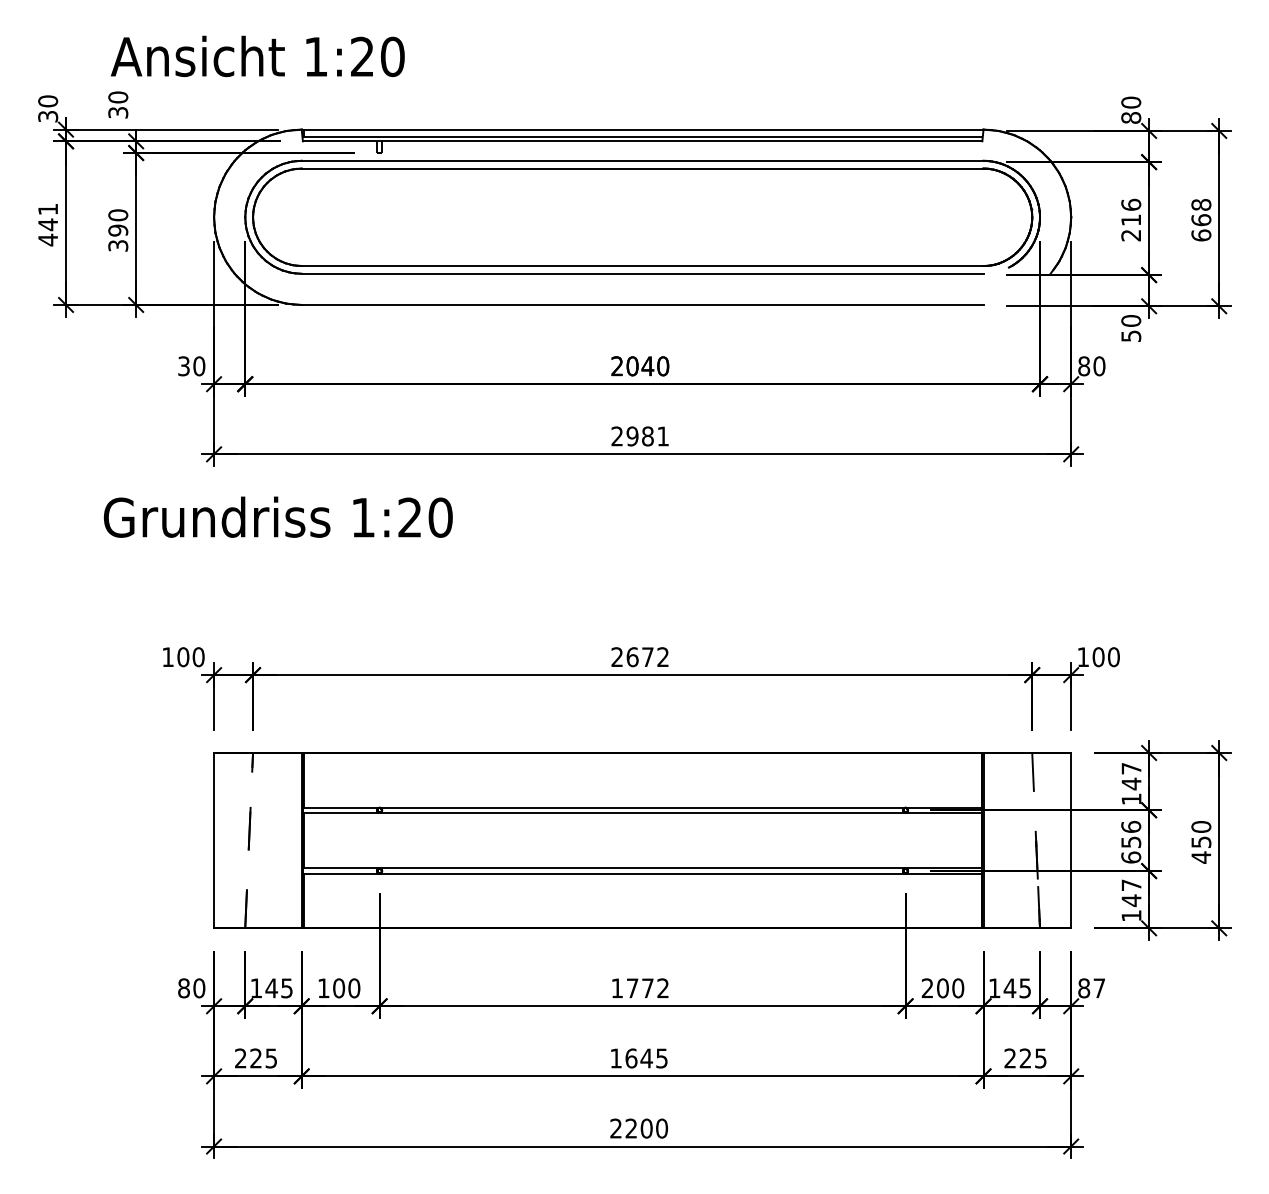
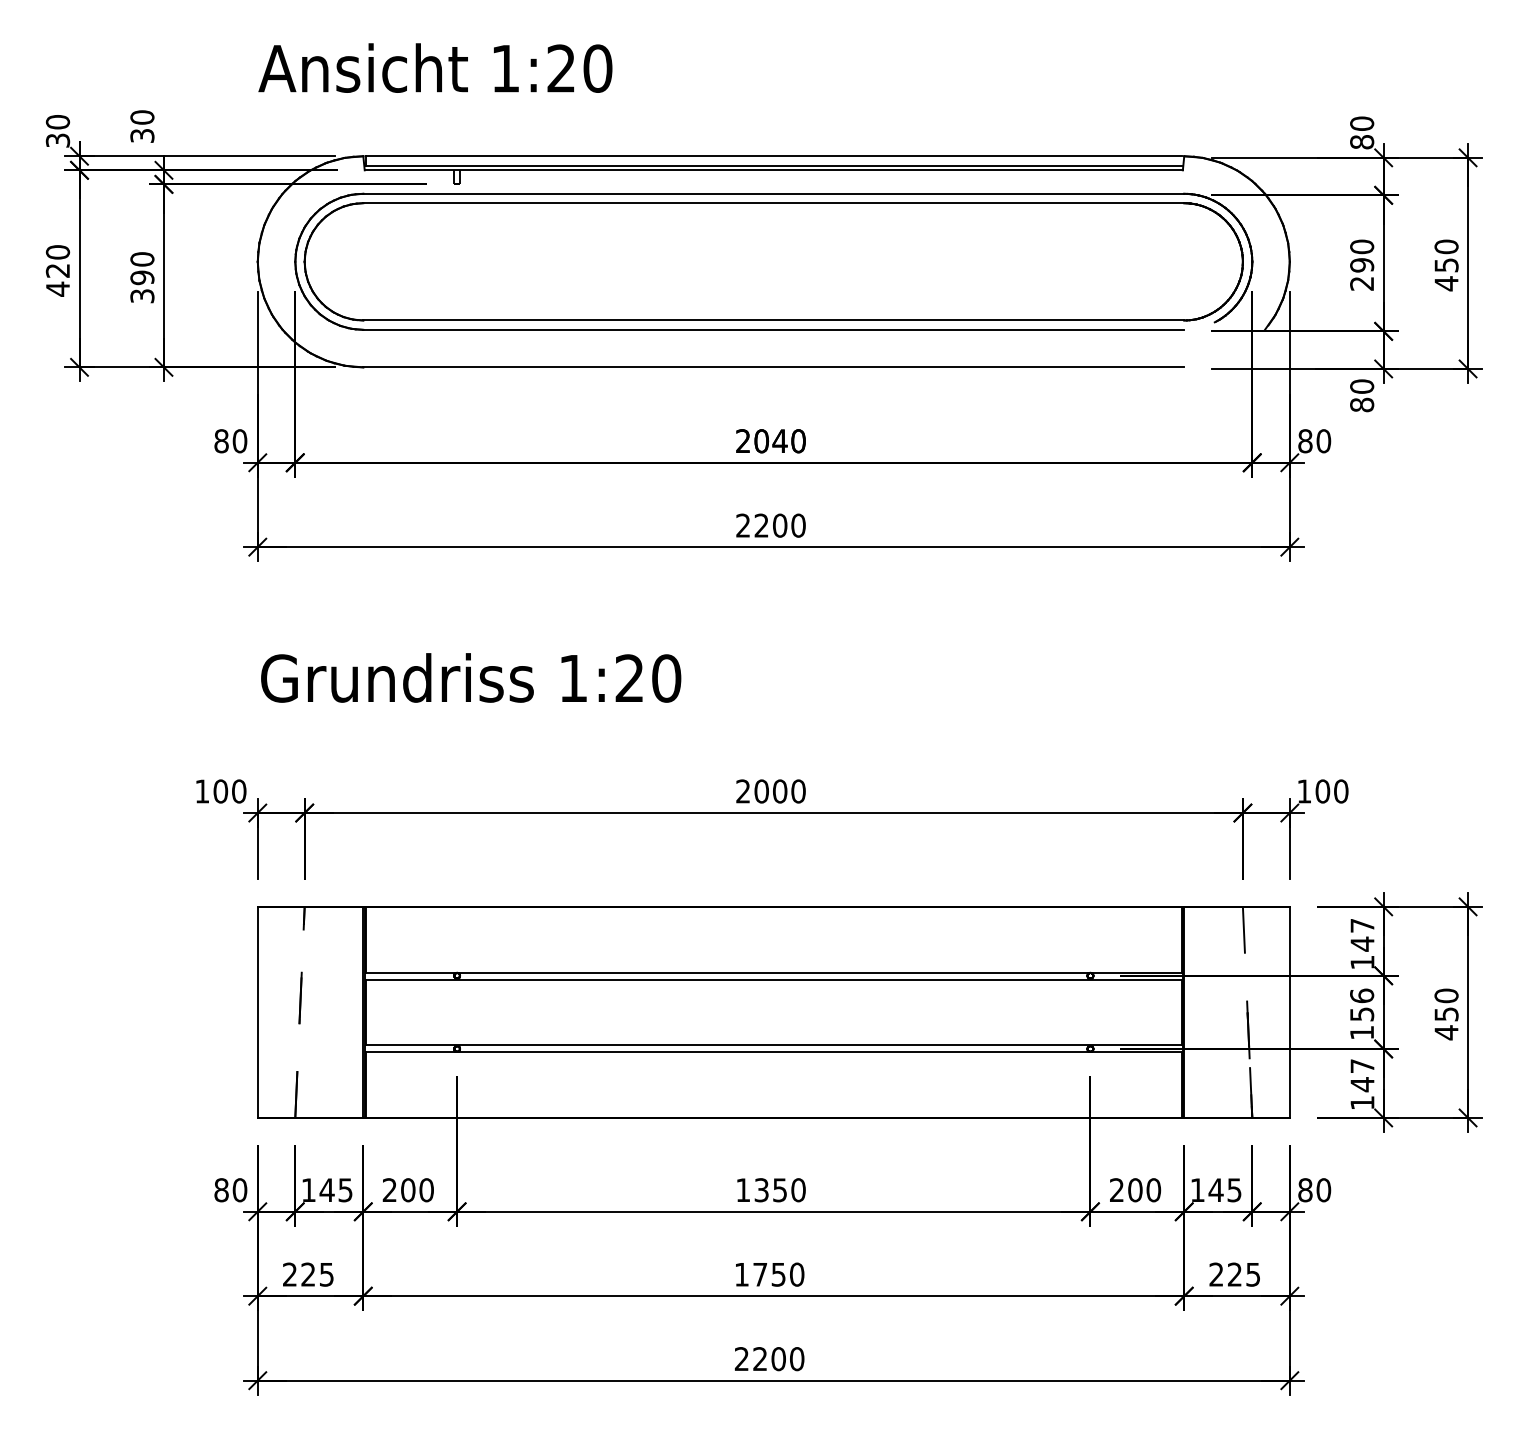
text: (257, 55) -> (435, 67), moved
text: (1131, 212) -> (1362, 255), 216 -> 290
text: (47, 217) -> (57, 261), 441 -> 420
text: (1201, 220) -> (1446, 265), 668 -> 450
text: (1131, 335) -> (1362, 404), 50 -> 80
text: (183, 366) -> (221, 441), 30 -> 80
text: (647, 436) -> (779, 525), 2981 -> 2200
text: (278, 516) -> (471, 677), moved
text: (647, 657) -> (779, 791), 2672 -> 2000
text: (1131, 857) -> (1362, 1032), 656 -> 156
text: (323, 987) -> (389, 1189), 100 -> 200
text: (647, 988) -> (779, 1190), 1772 -> 1350
text: (1099, 988) -> (1323, 1190), 87 -> 80
text: (646, 1058) -> (778, 1274), 1645 -> 1750

